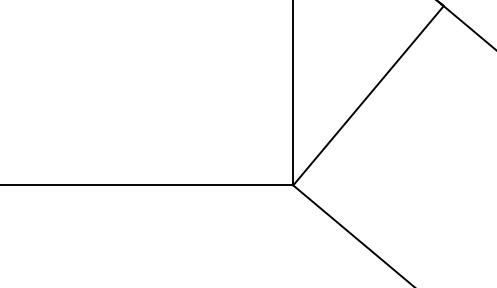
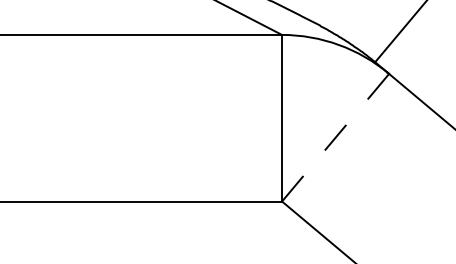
line: (368, 95) -> (335, 137), solid -> dashed

